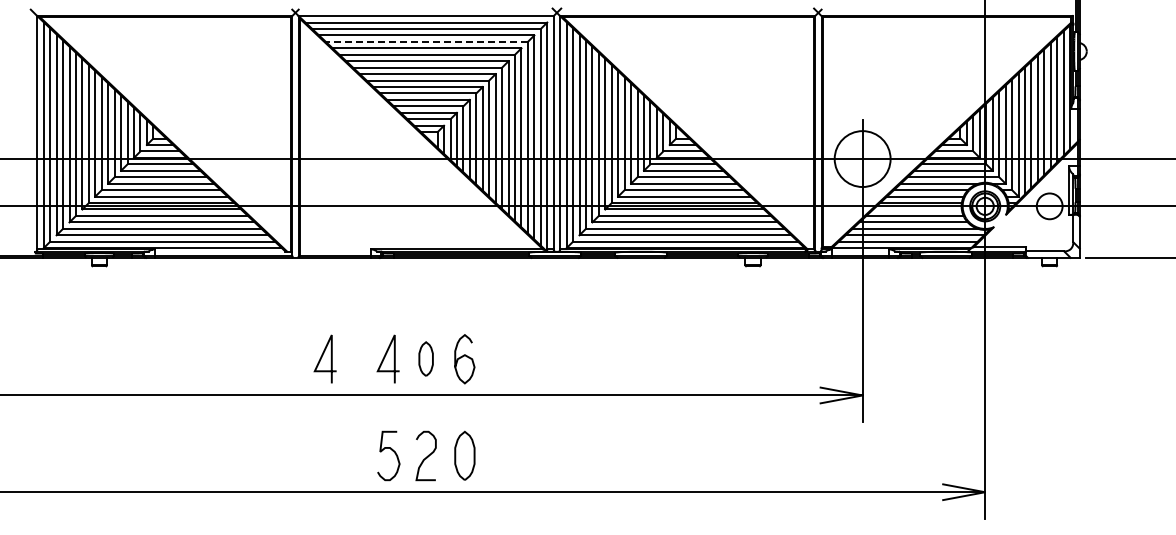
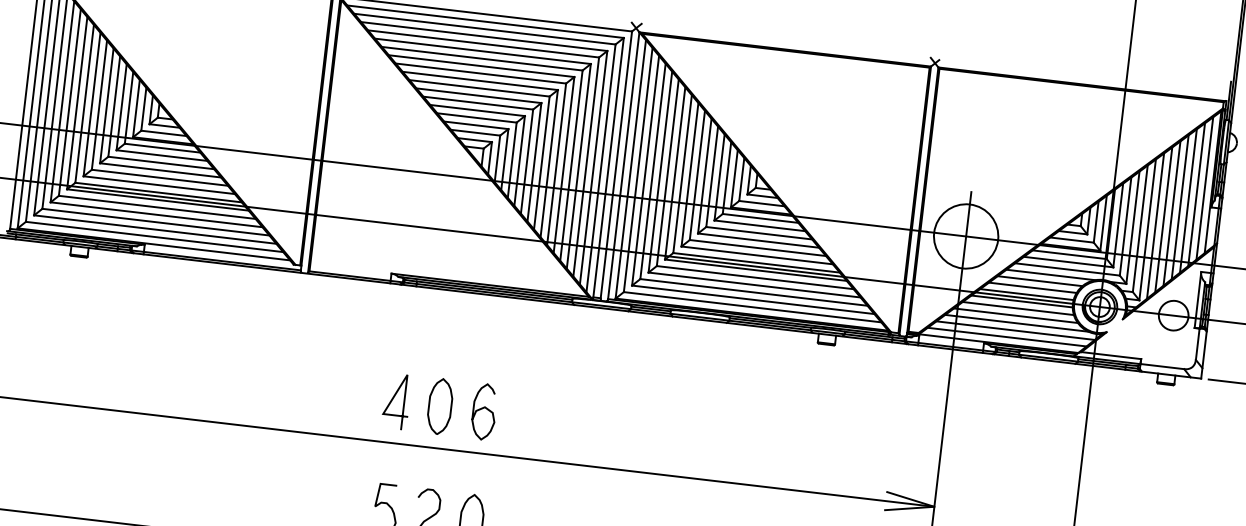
line: (426, 41) -> (483, 43), dashed -> solid
line: (917, 209) -> (1022, 301), added
line: (322, 357) -> (321, 390), removed
part: (425, 358) -> (439, 405), size x1.43

